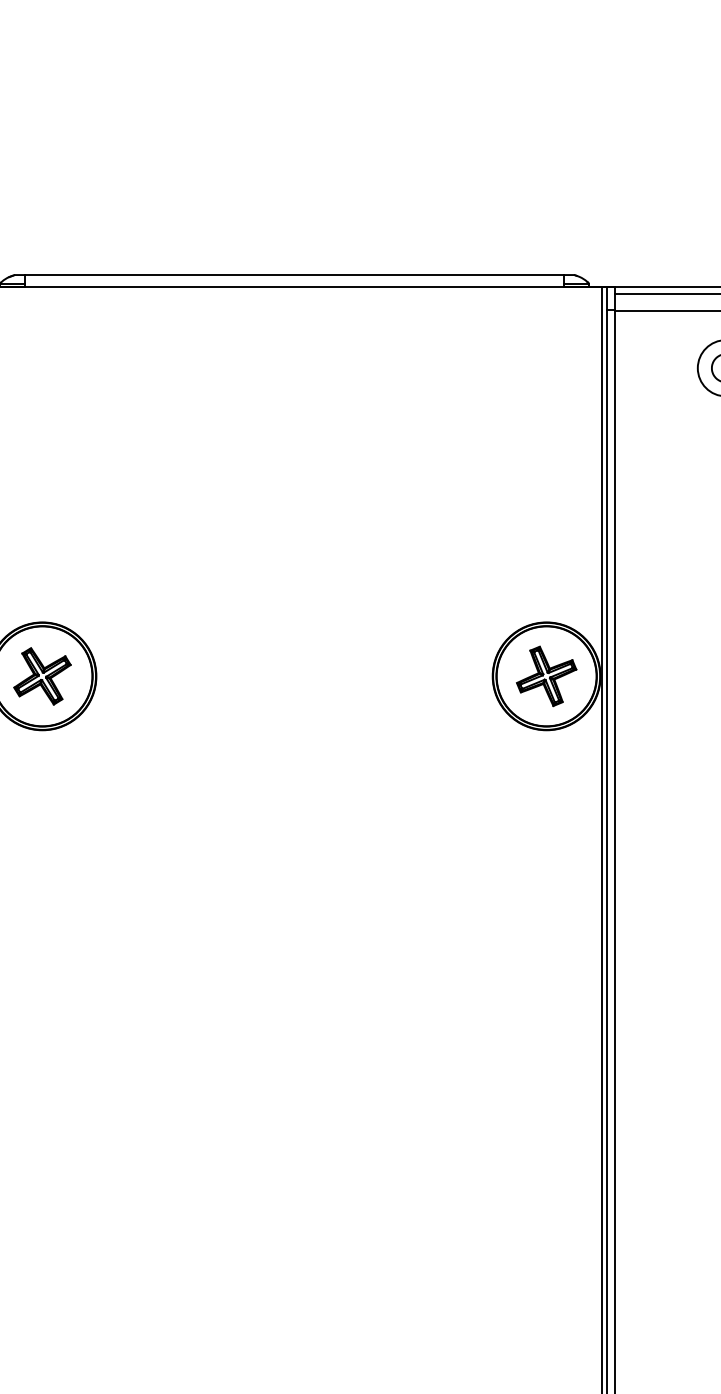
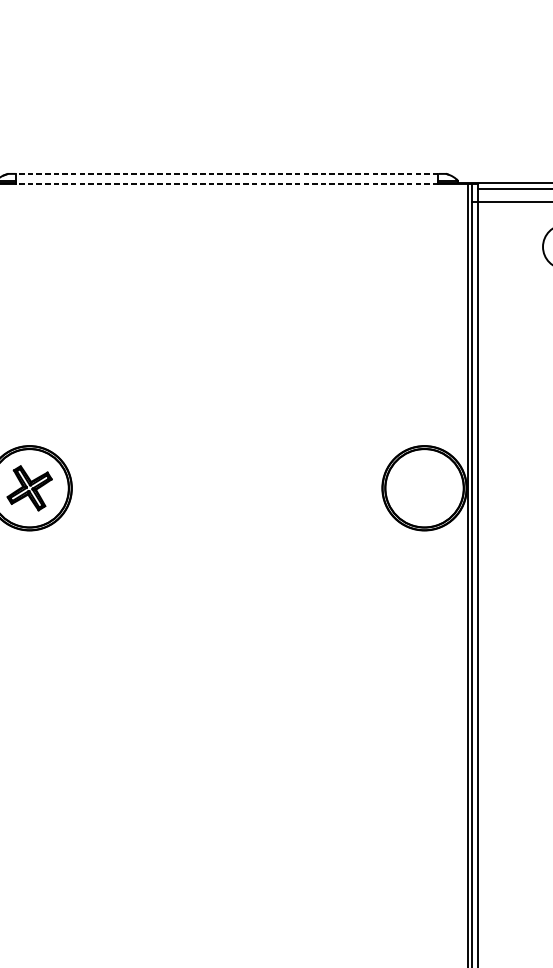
line: (294, 275) -> (227, 174), solid -> dashed
line: (294, 287) -> (227, 183), solid -> dashed
part: (546, 676) -> (424, 488), removed

